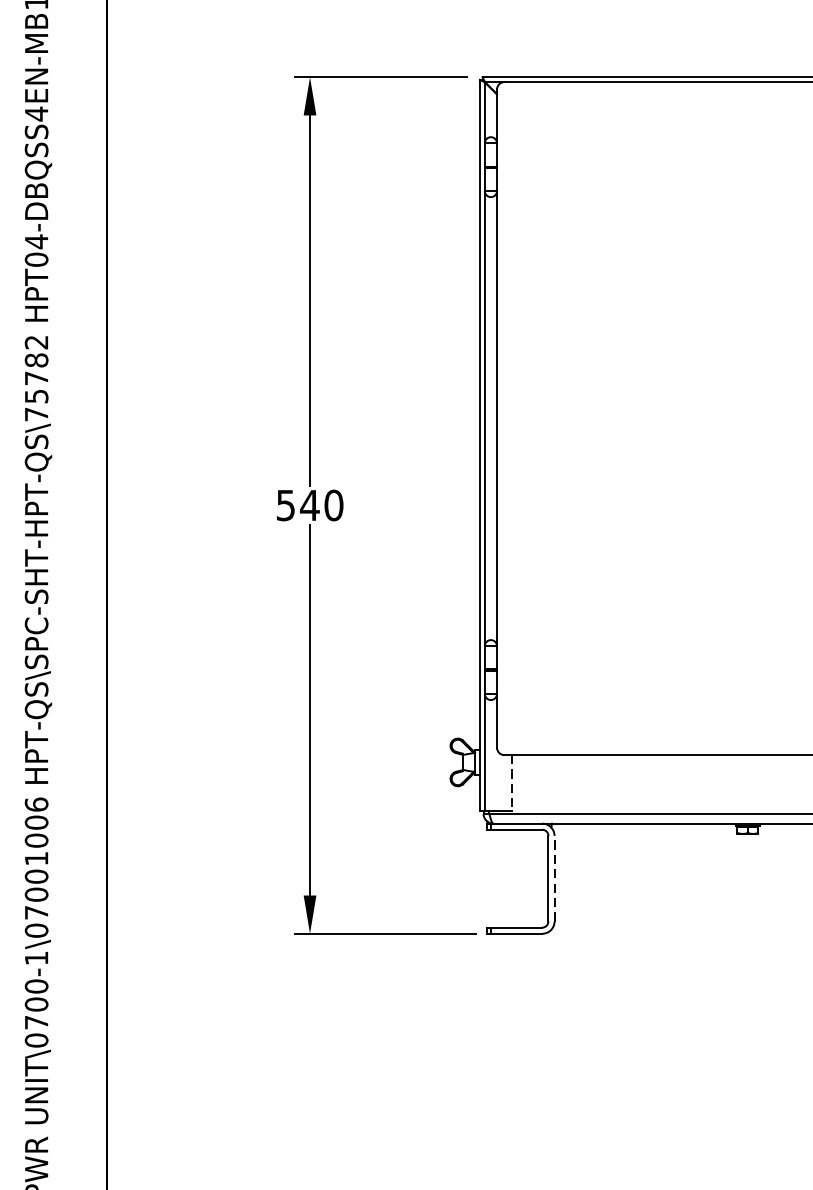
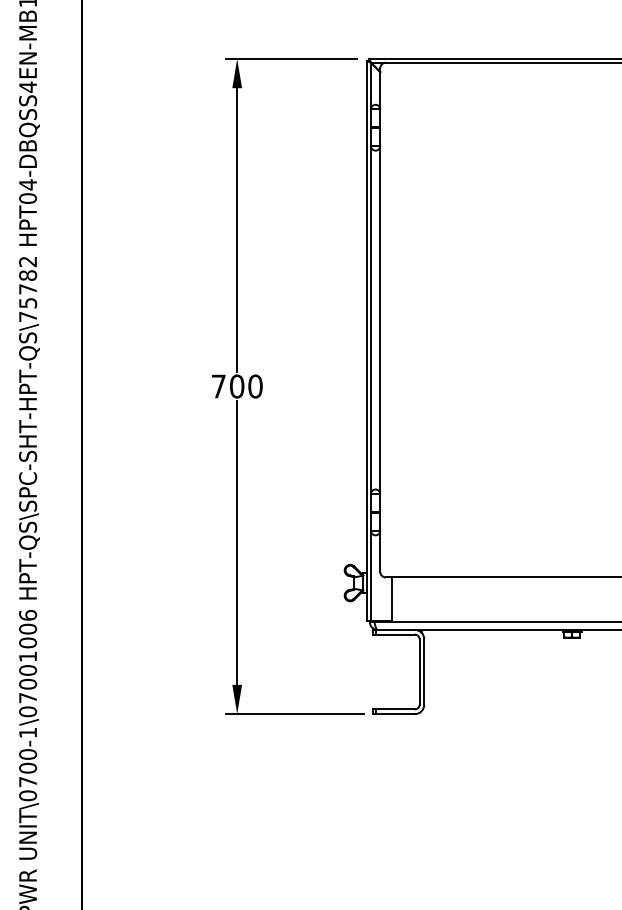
text: (297, 505) -> (227, 386), 540 -> 700
line: (511, 783) -> (391, 599), dashed -> solid
line: (554, 879) -> (424, 672), dashed -> solid

